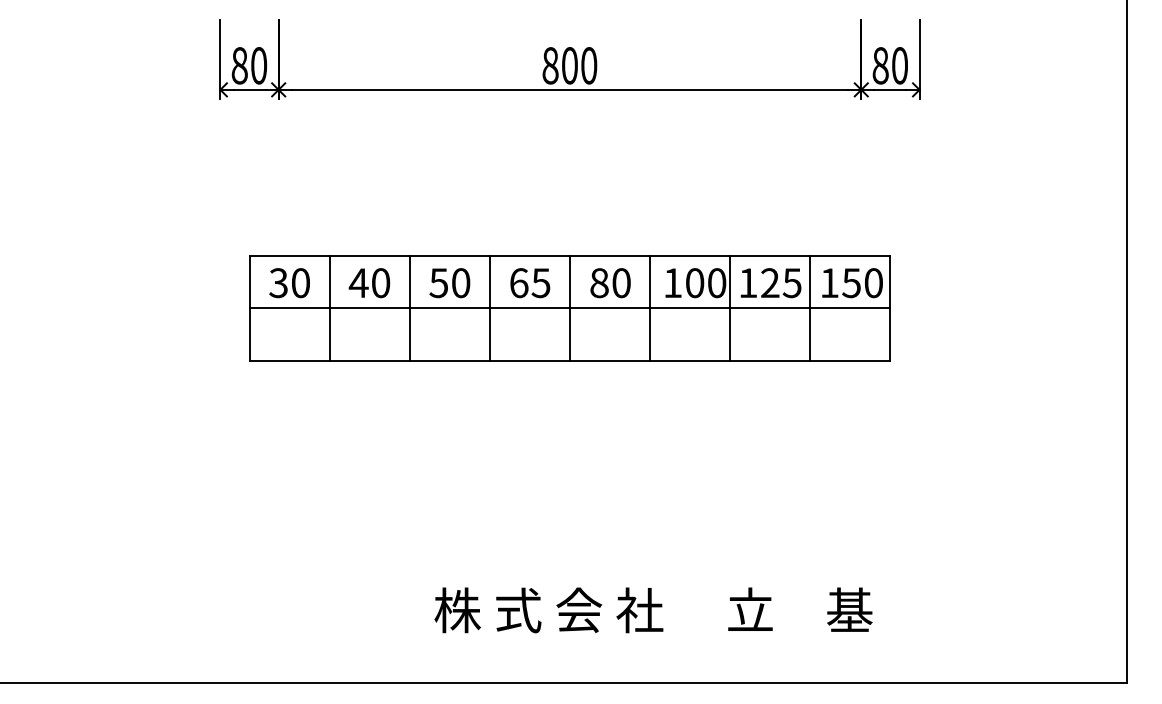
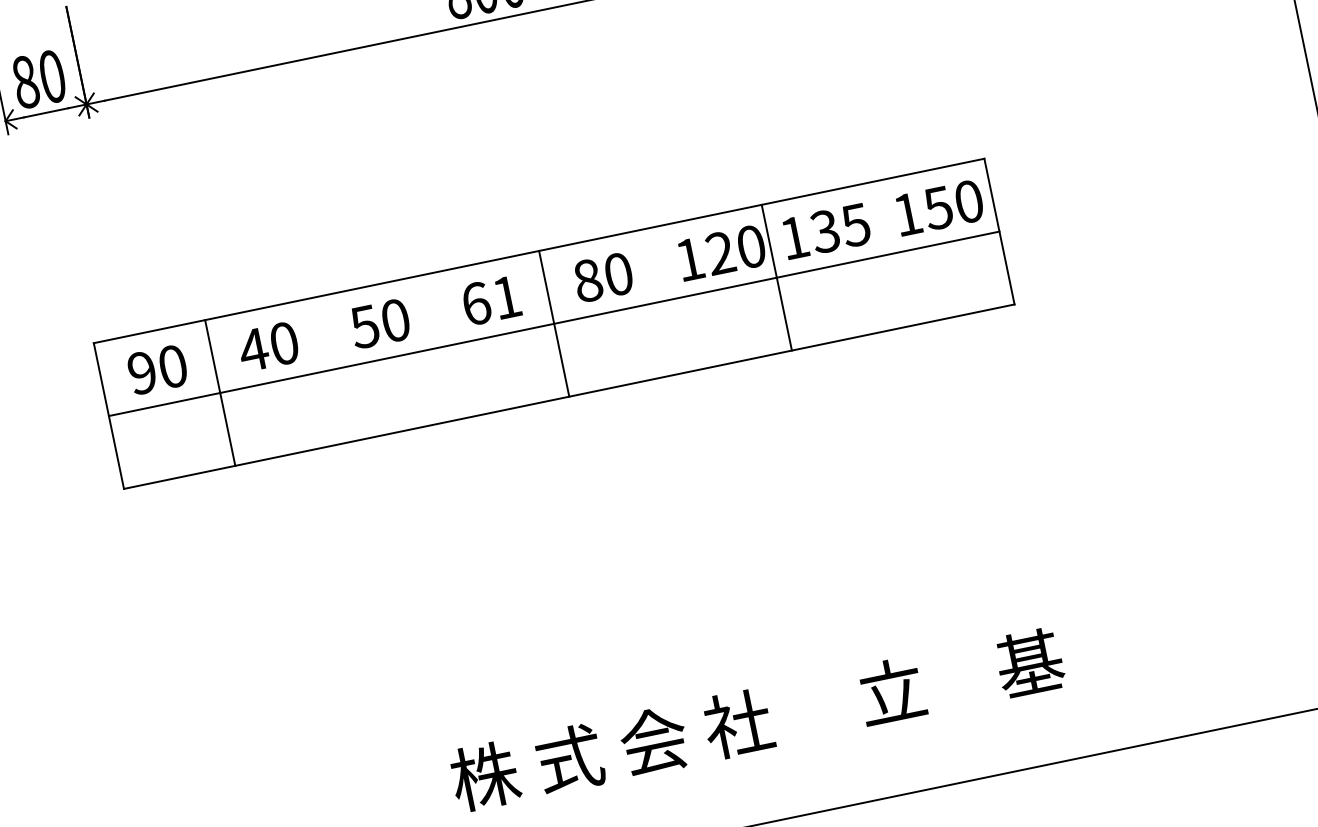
text: (278, 283) -> (142, 373), 30 -> 90
text: (540, 283) -> (506, 298), 65 -> 61
text: (694, 283) -> (720, 253), 100 -> 120
text: (769, 283) -> (824, 232), 125 -> 135
line: (409, 307) -> (331, 369), removed
line: (489, 307) -> (442, 346), removed
line: (650, 307) -> (665, 299), removed
line: (810, 307) -> (888, 253), removed

